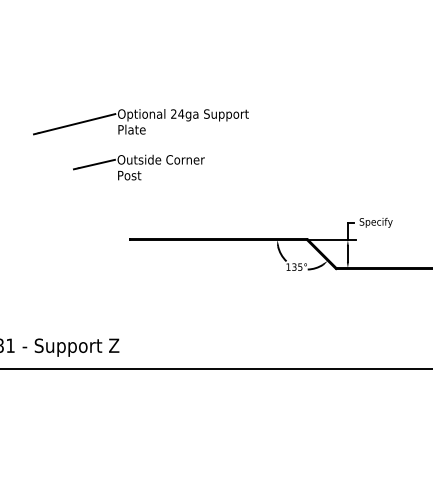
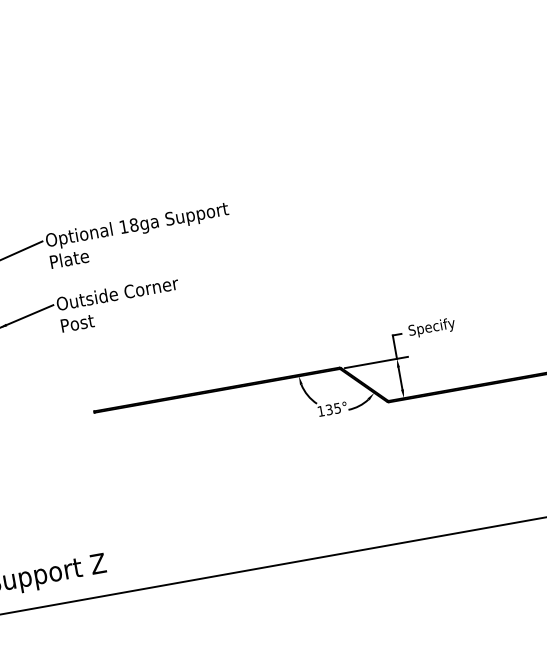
text: (177, 113) -> (128, 225), 24ga -> 18ga

